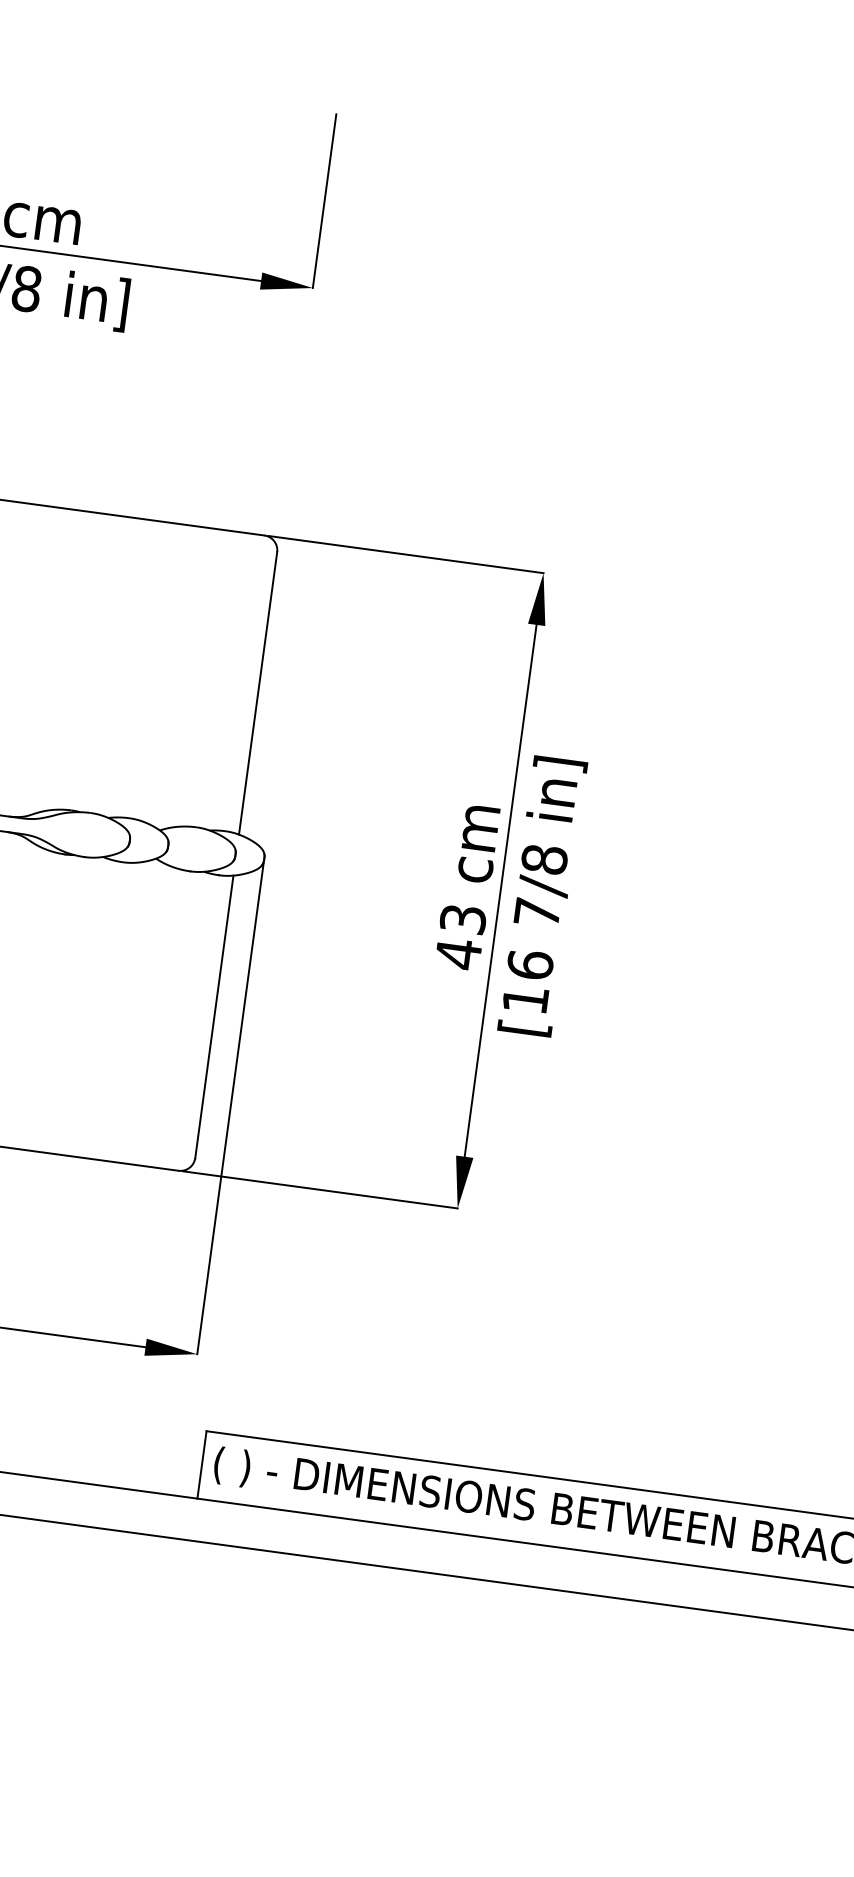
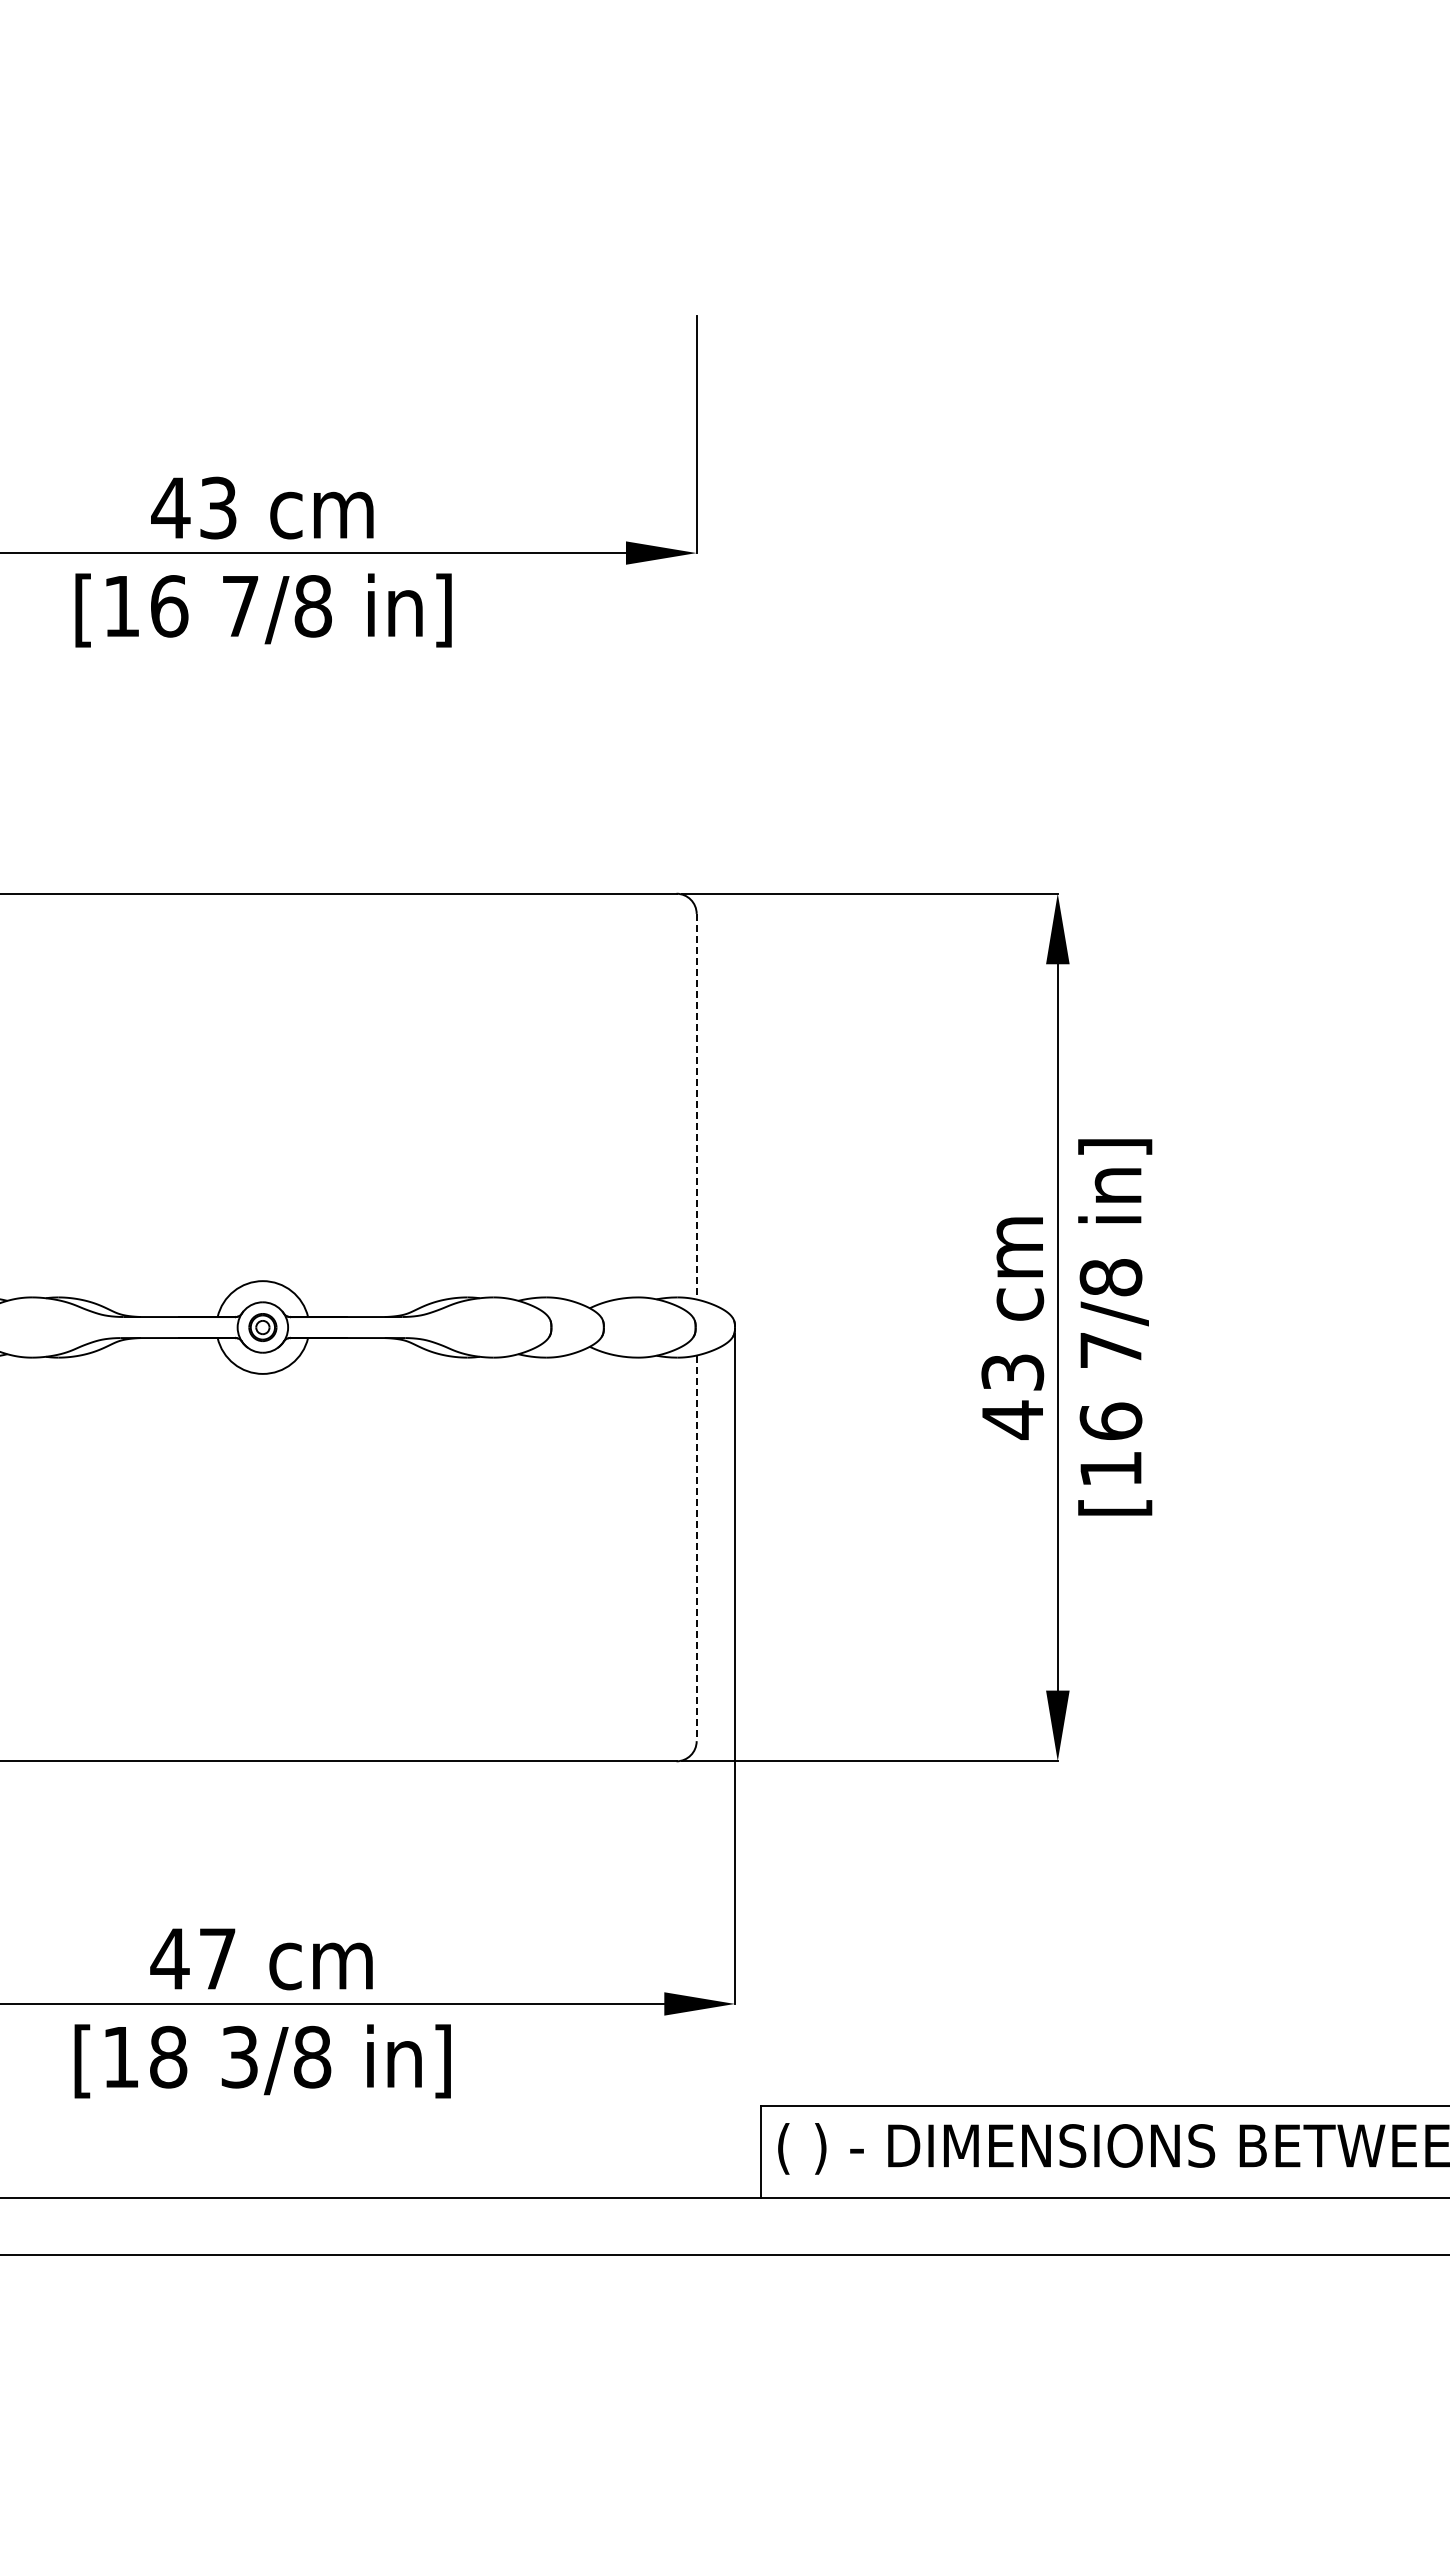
line: (257, 693) -> (696, 1106), solid -> dashed
line: (214, 1016) -> (696, 1548), solid -> dashed

